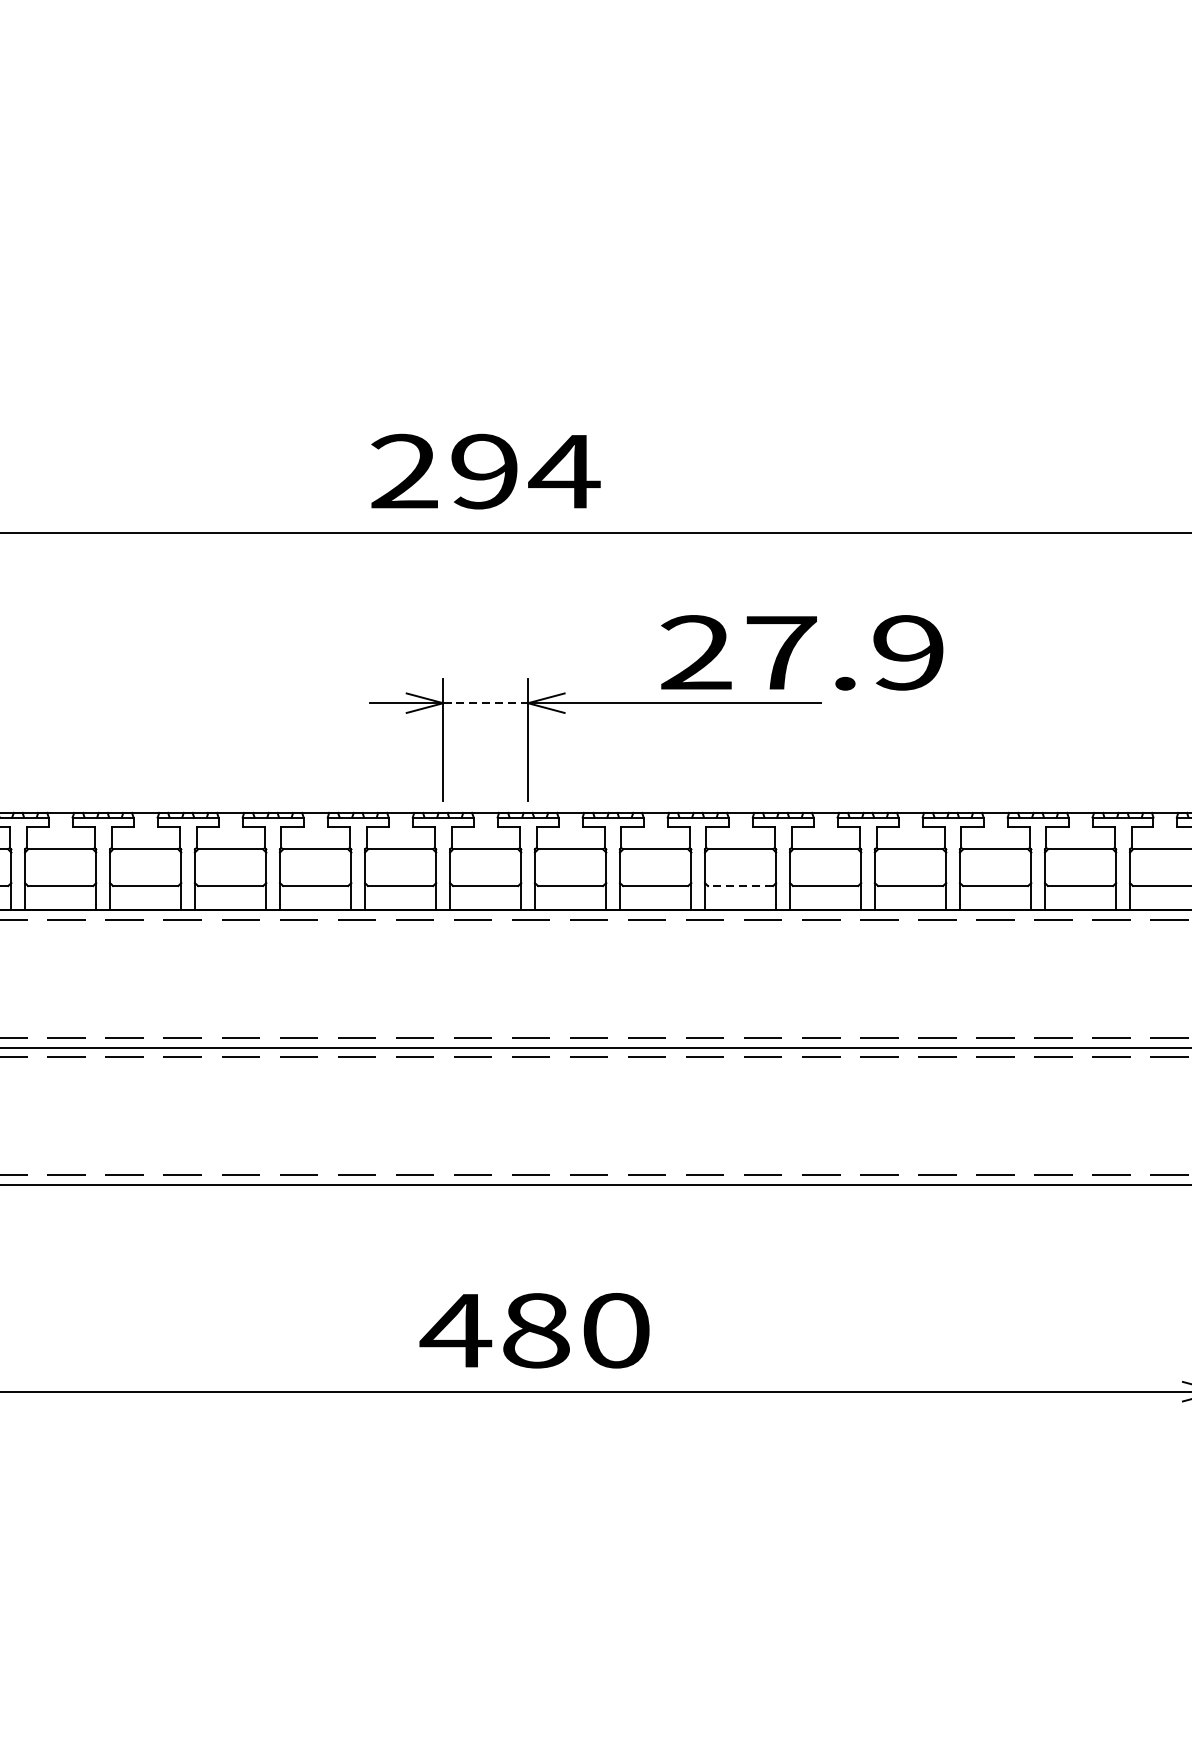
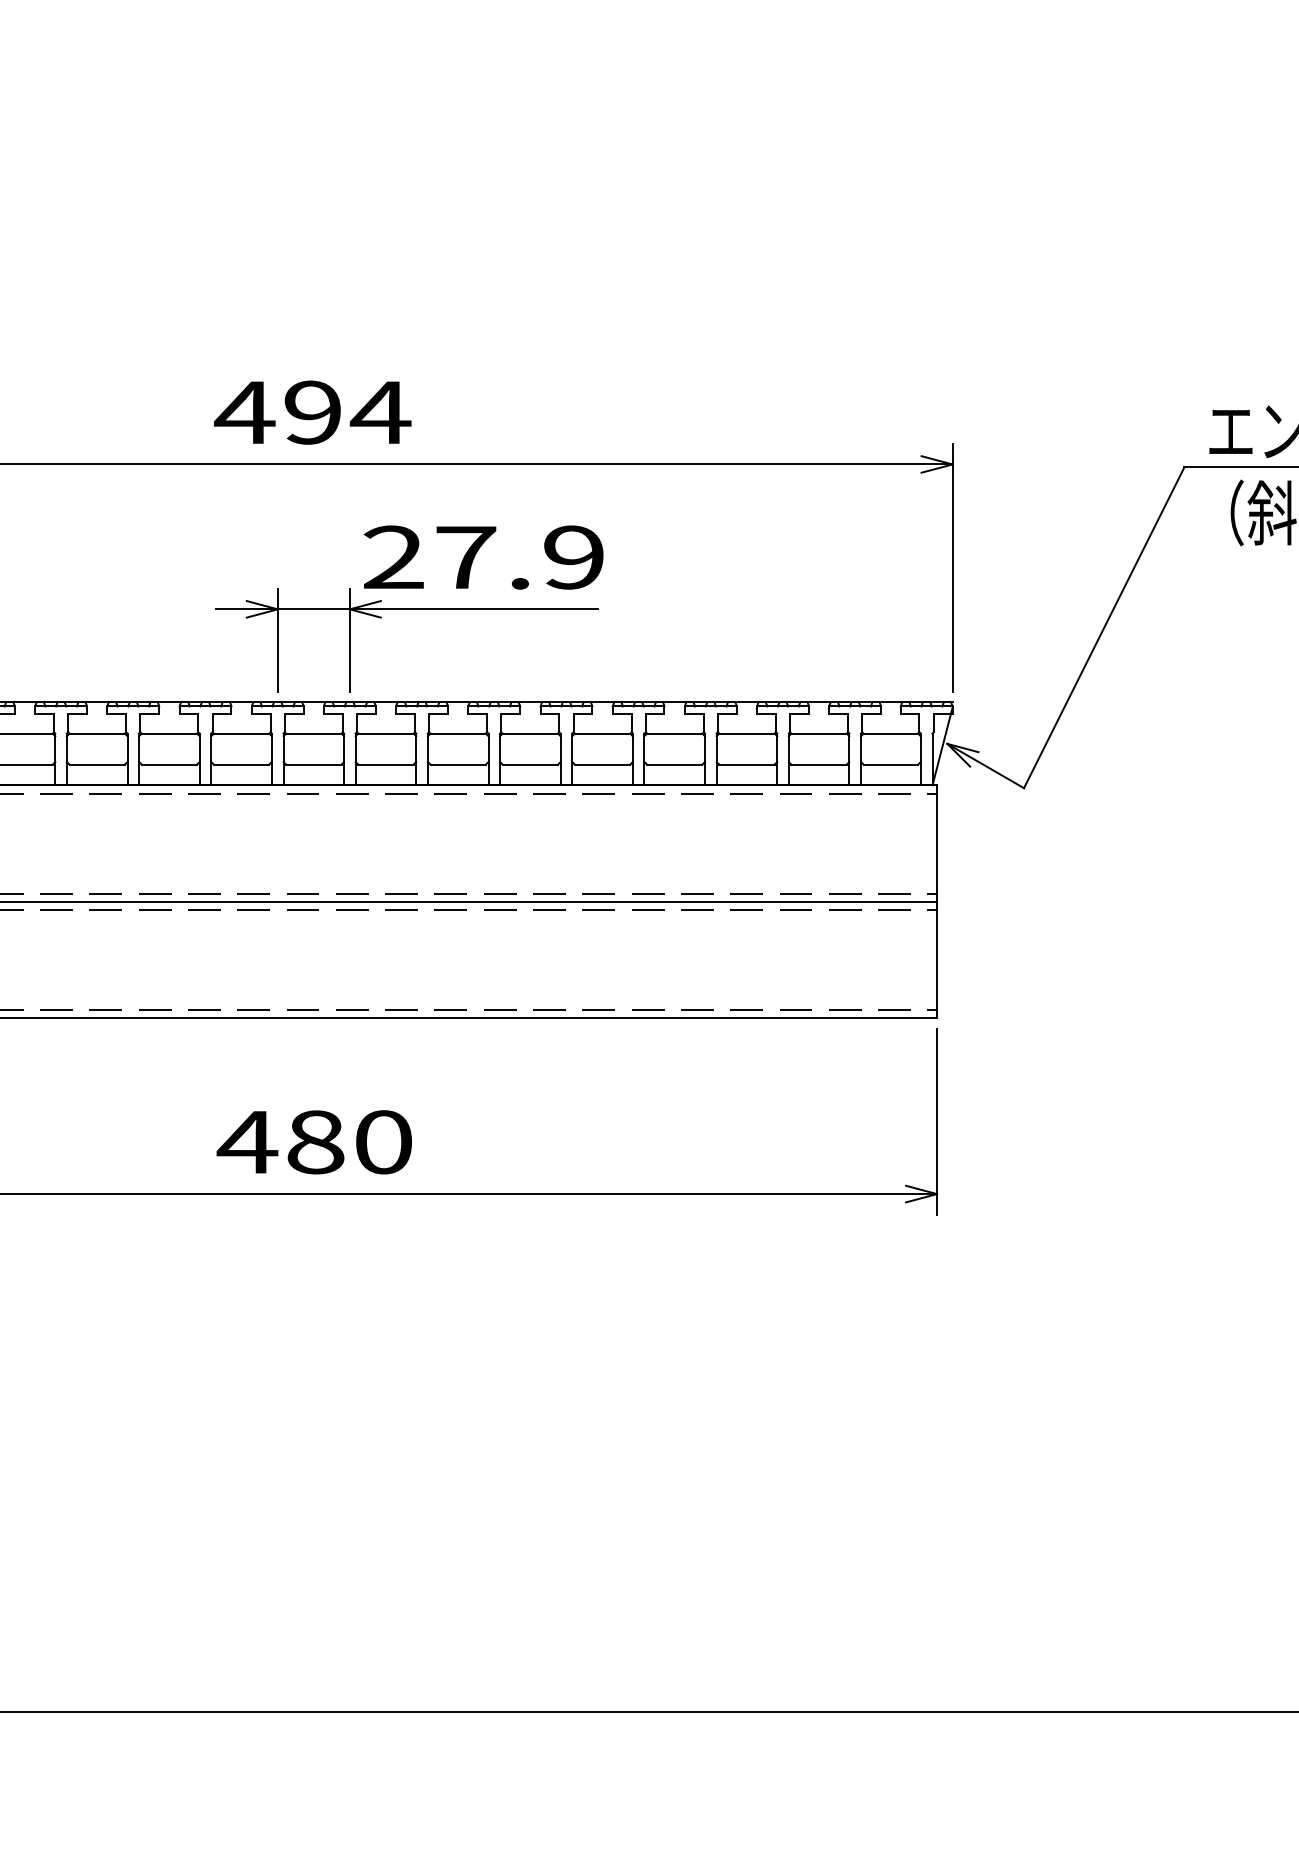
text: (404, 470) -> (244, 411), 294 -> 494
text: (802, 652) -> (483, 557), moved
line: (486, 703) -> (314, 609), dashed -> solid
line: (740, 885) -> (530, 764), dashed -> solid
text: (533, 1330) -> (313, 1142), moved

